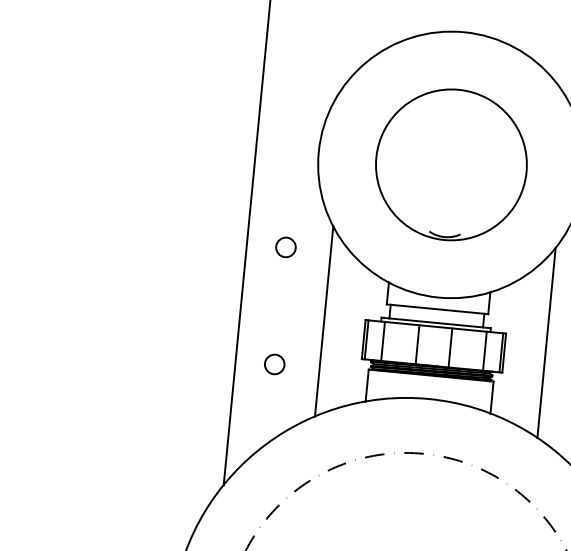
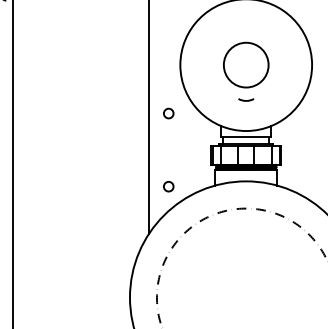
circle: (450, 163) -> (245, 64), size x0.6
line: (325, 320) -> (191, 147), removed
line: (546, 341) -> (301, 147), removed
circle: (274, 364) -> (168, 186), moved

